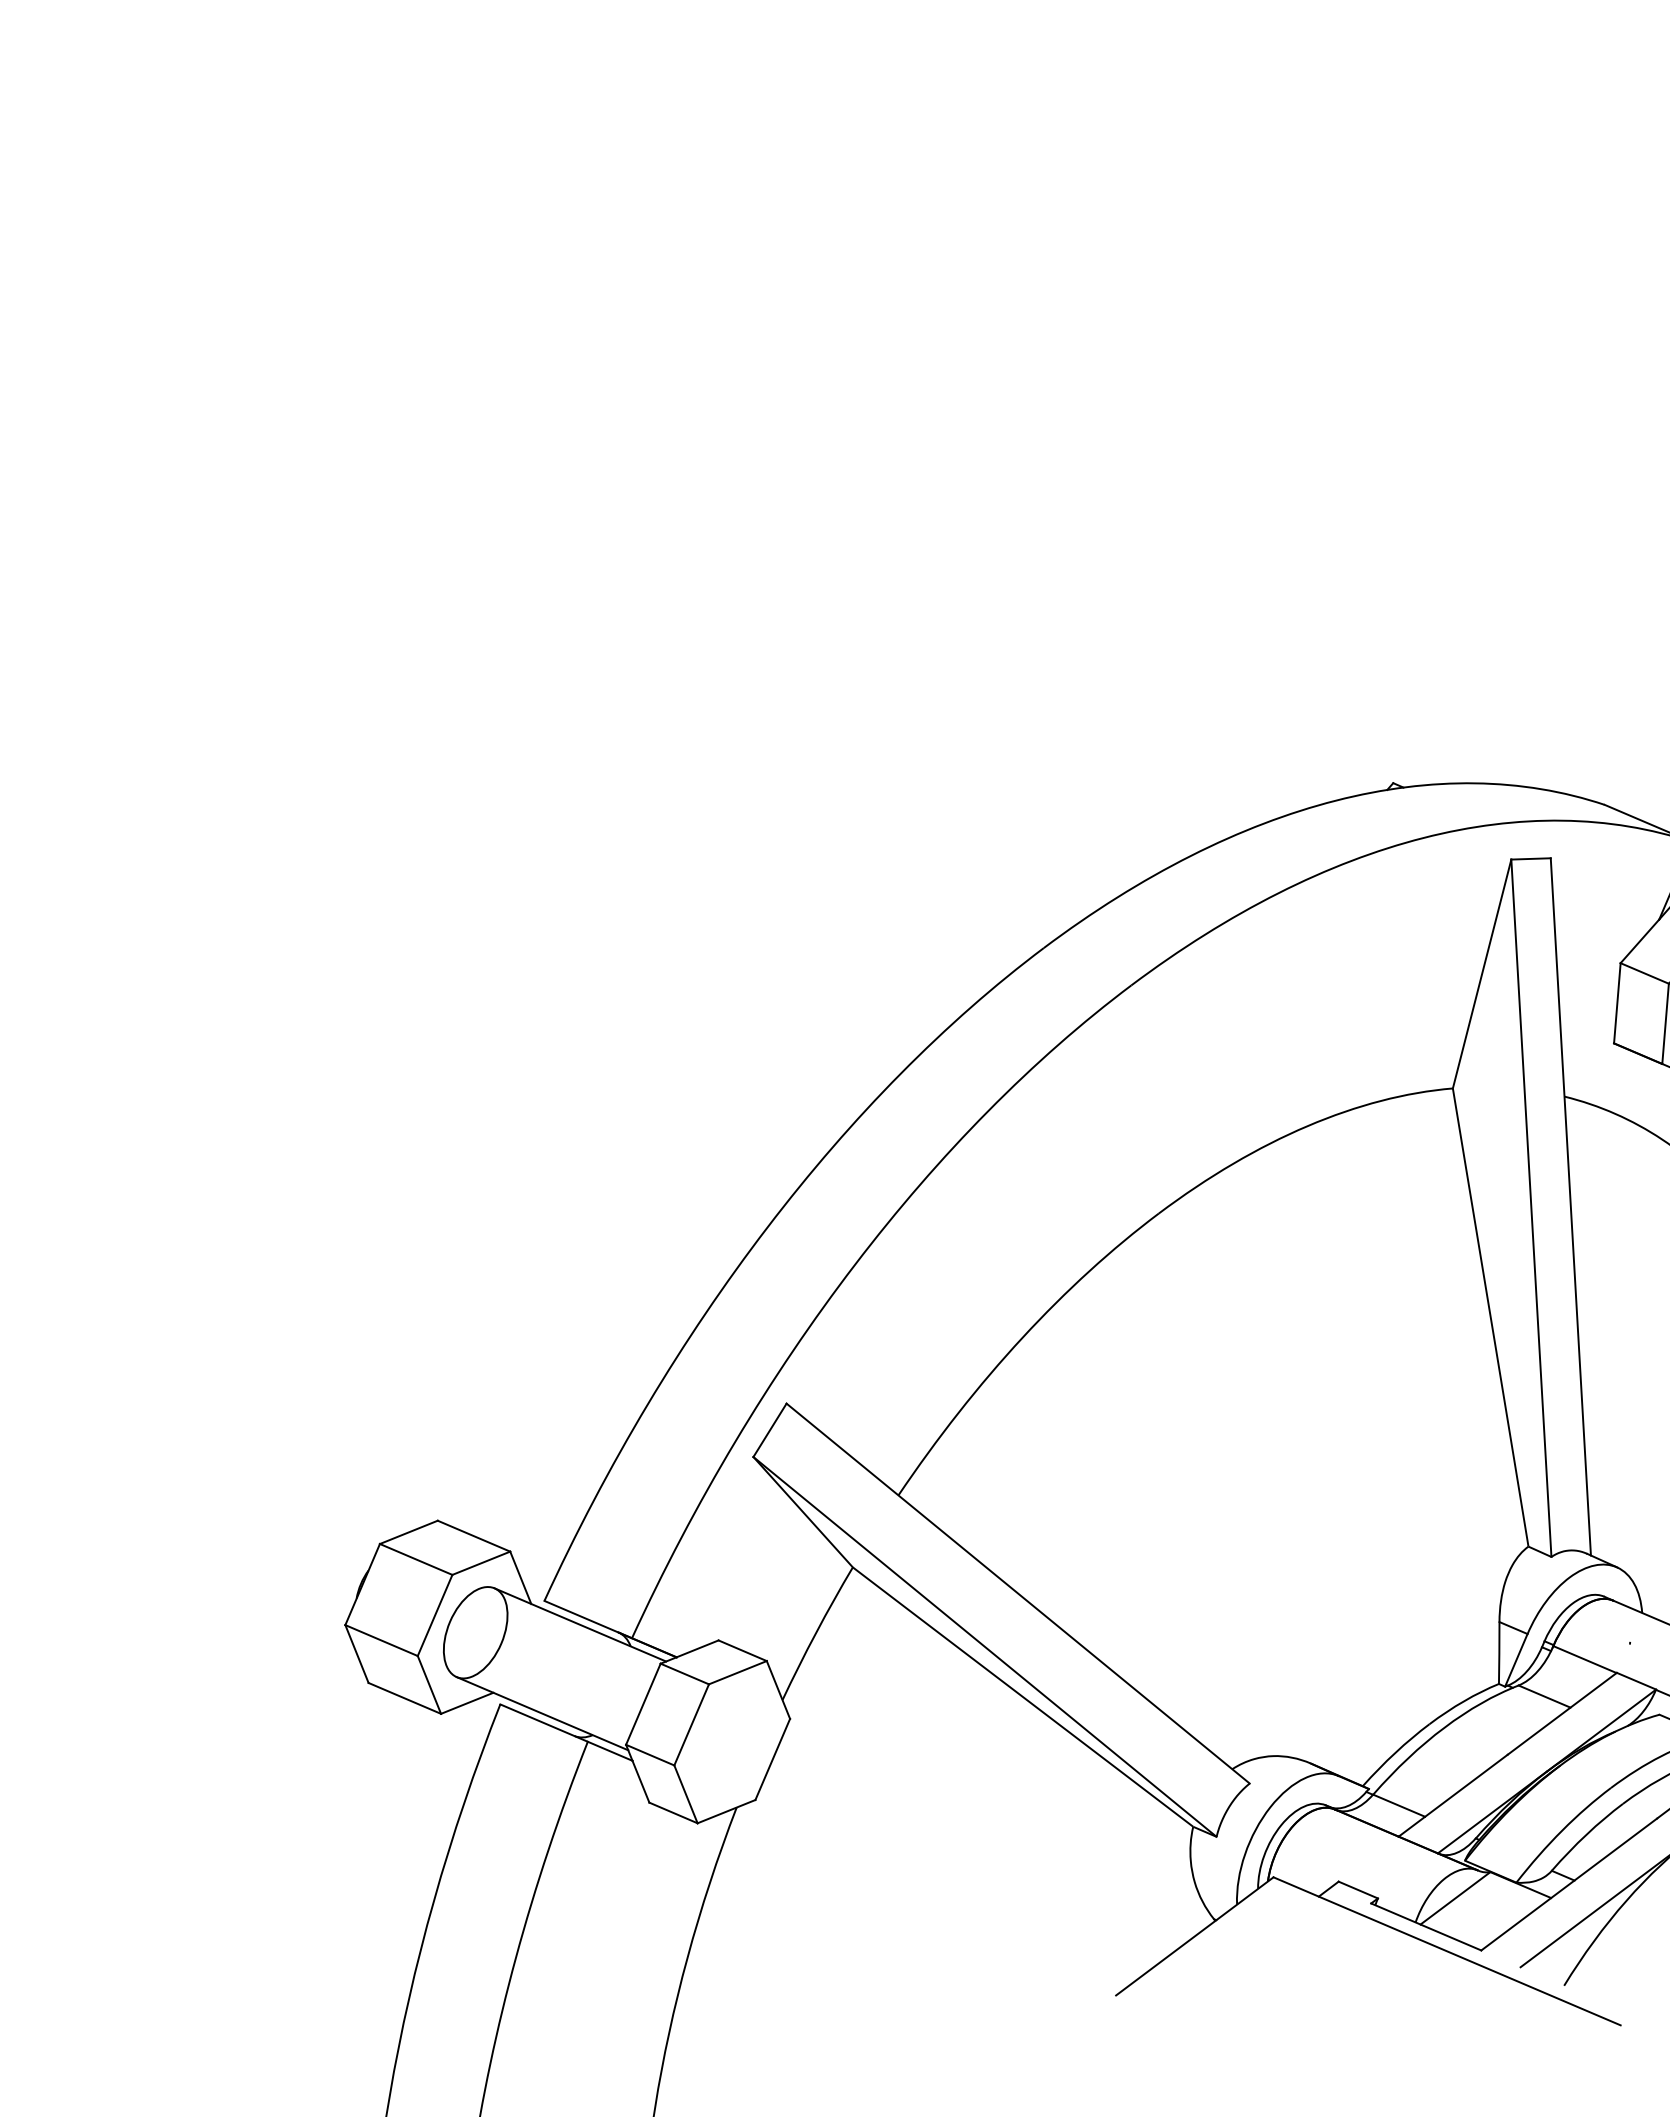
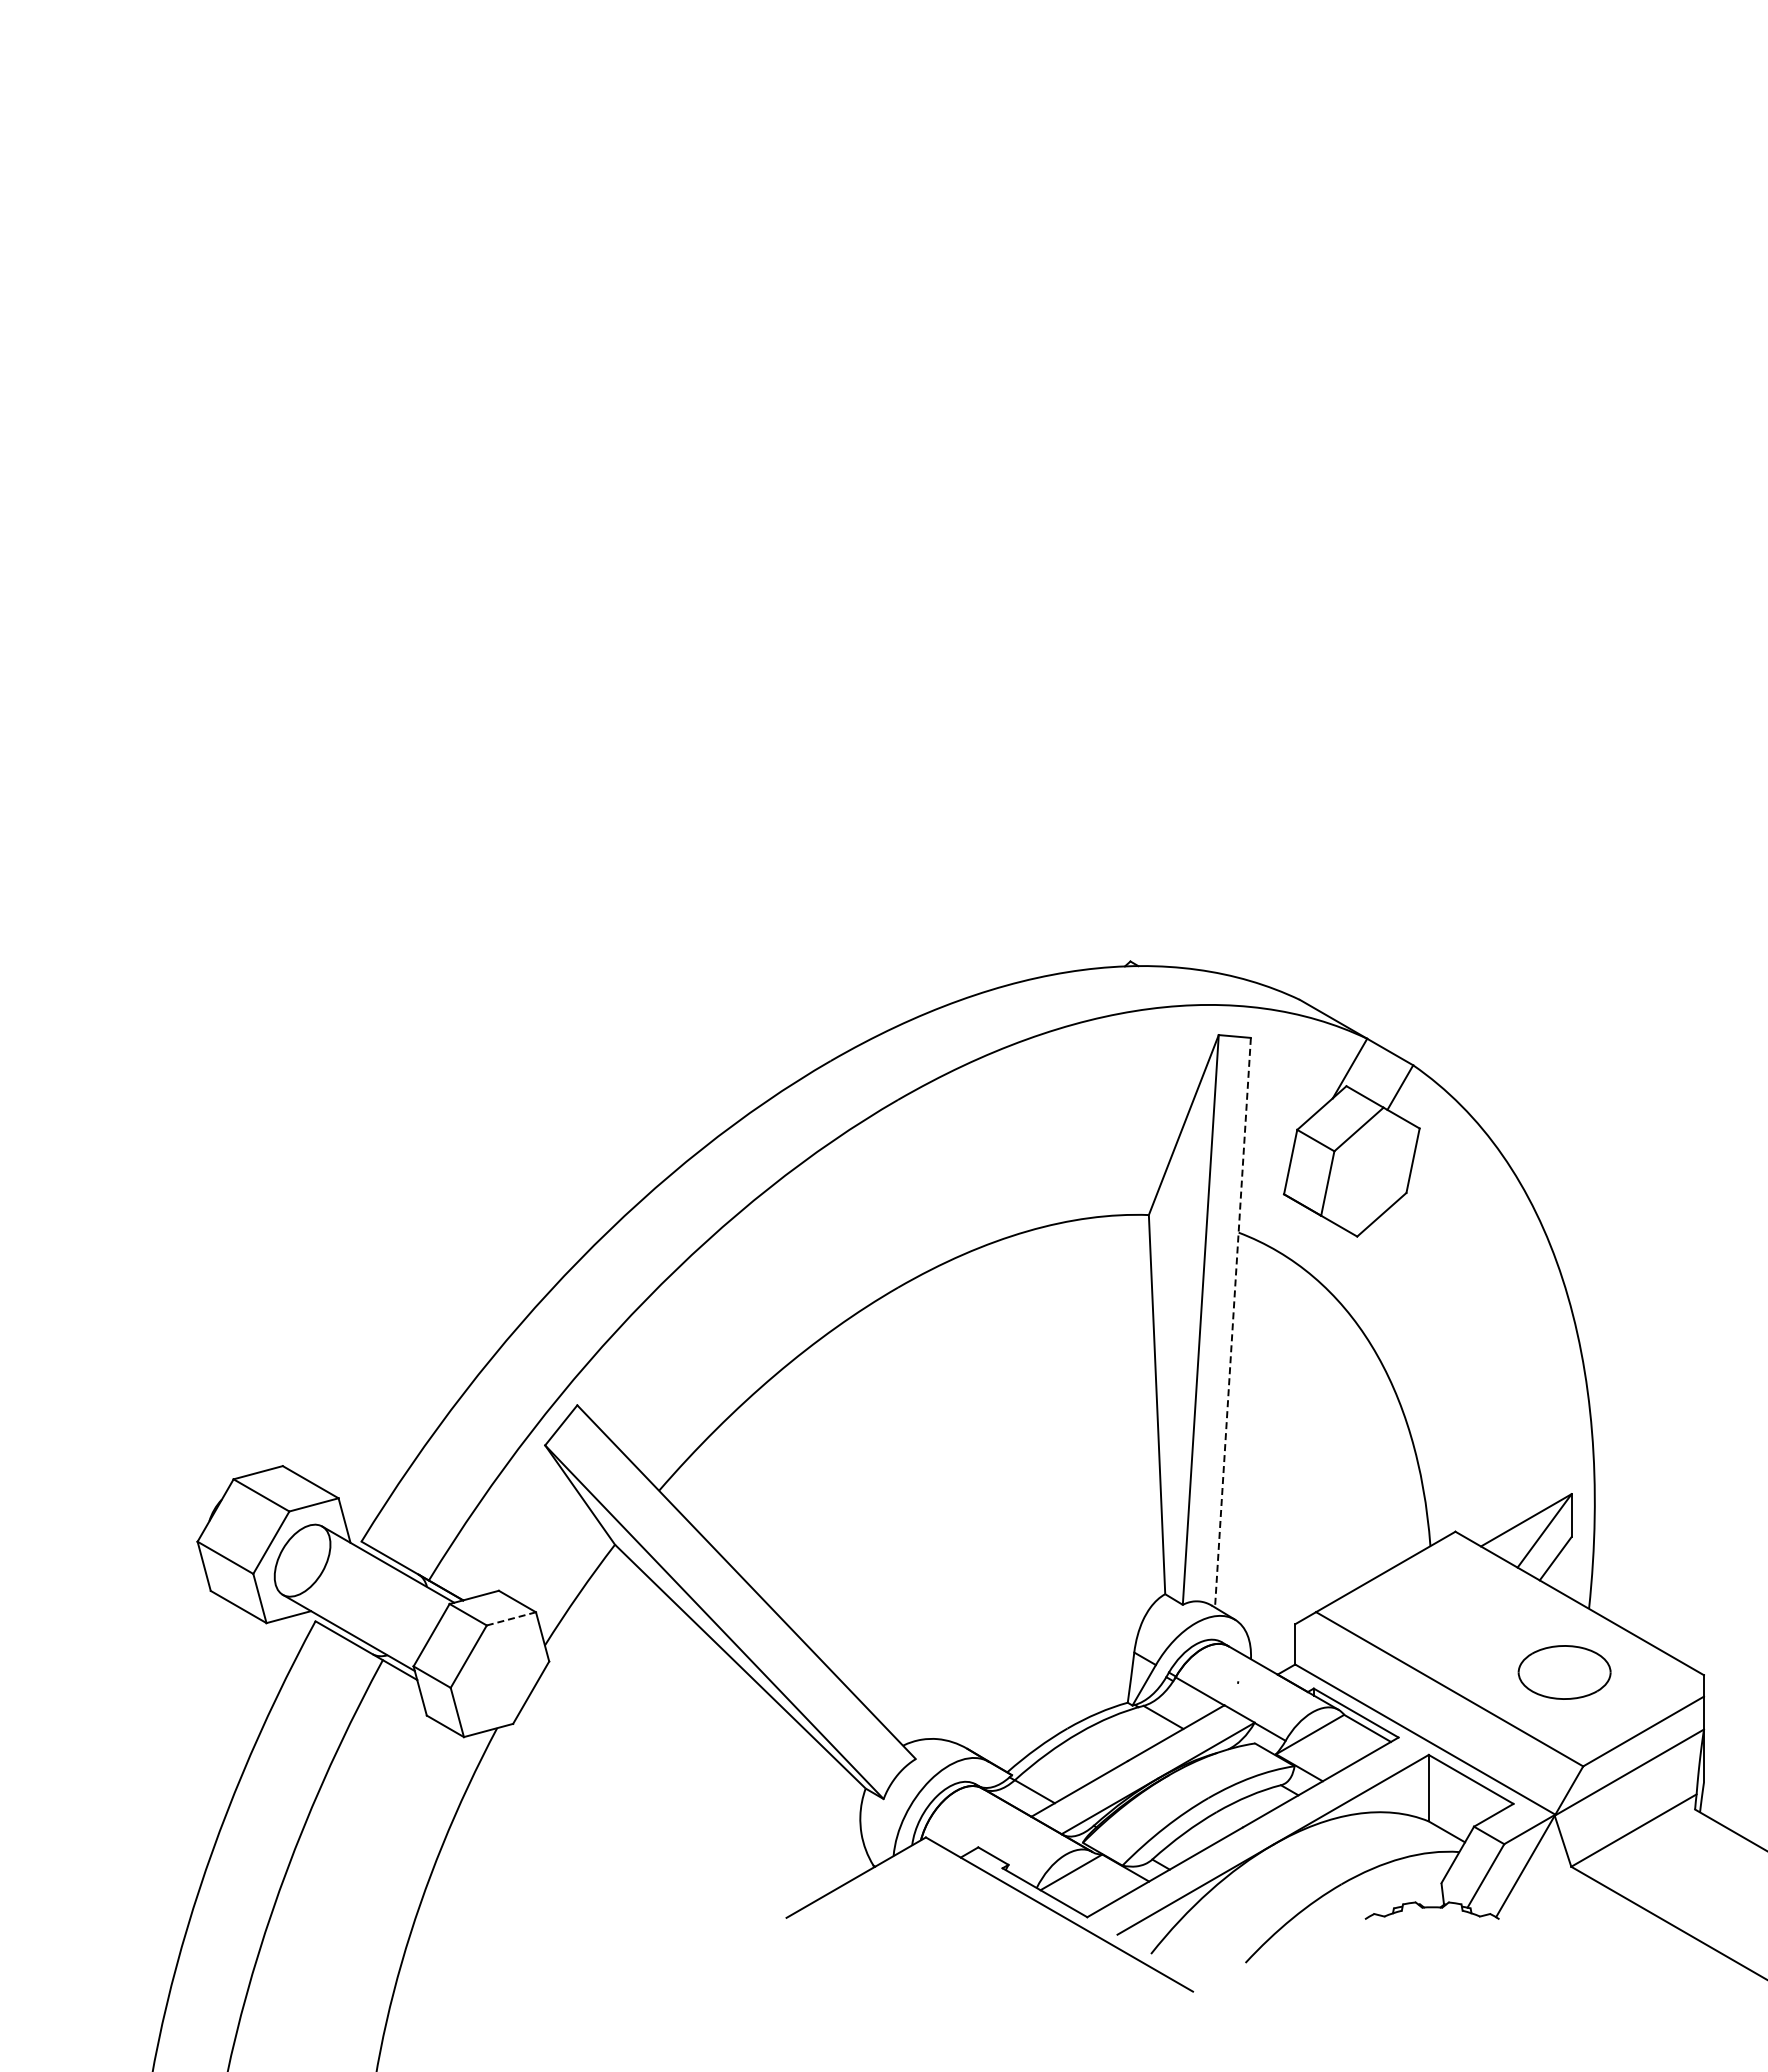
line: (1570, 1207) -> (1232, 1323), solid -> dashed
line: (737, 1672) -> (511, 1618), solid -> dashed

